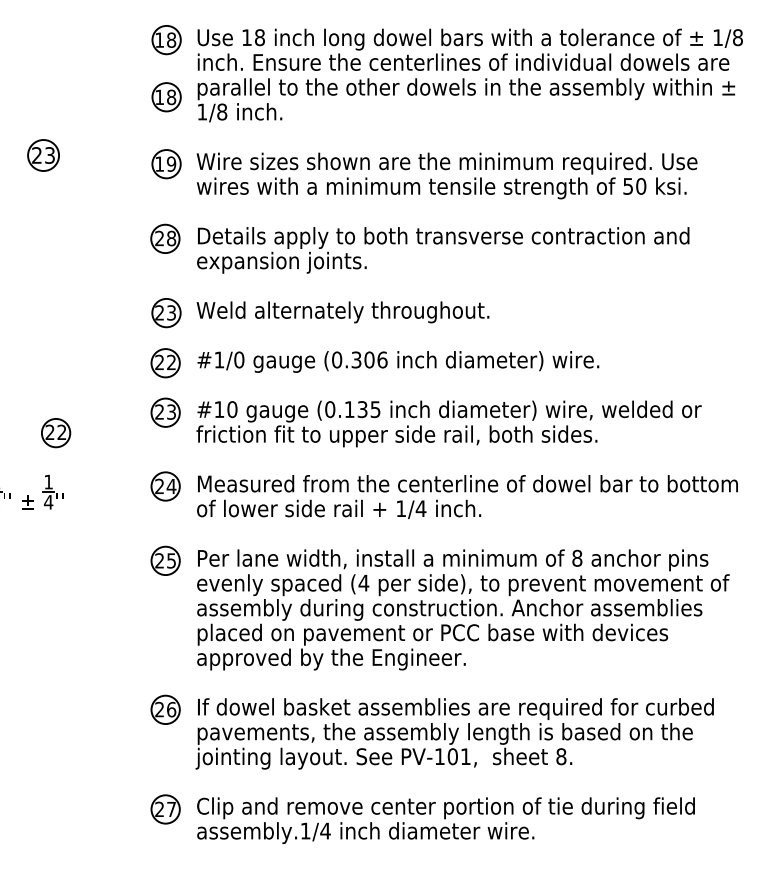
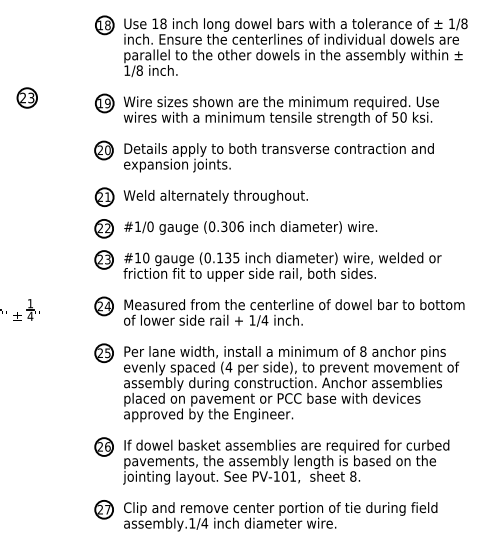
part: (166, 97) -> (104, 61), removed
text: (170, 237) -> (107, 149), 28 -> 20
text: (170, 311) -> (107, 196), 23 -> 21
part: (55, 432) -> (34, 272), removed

